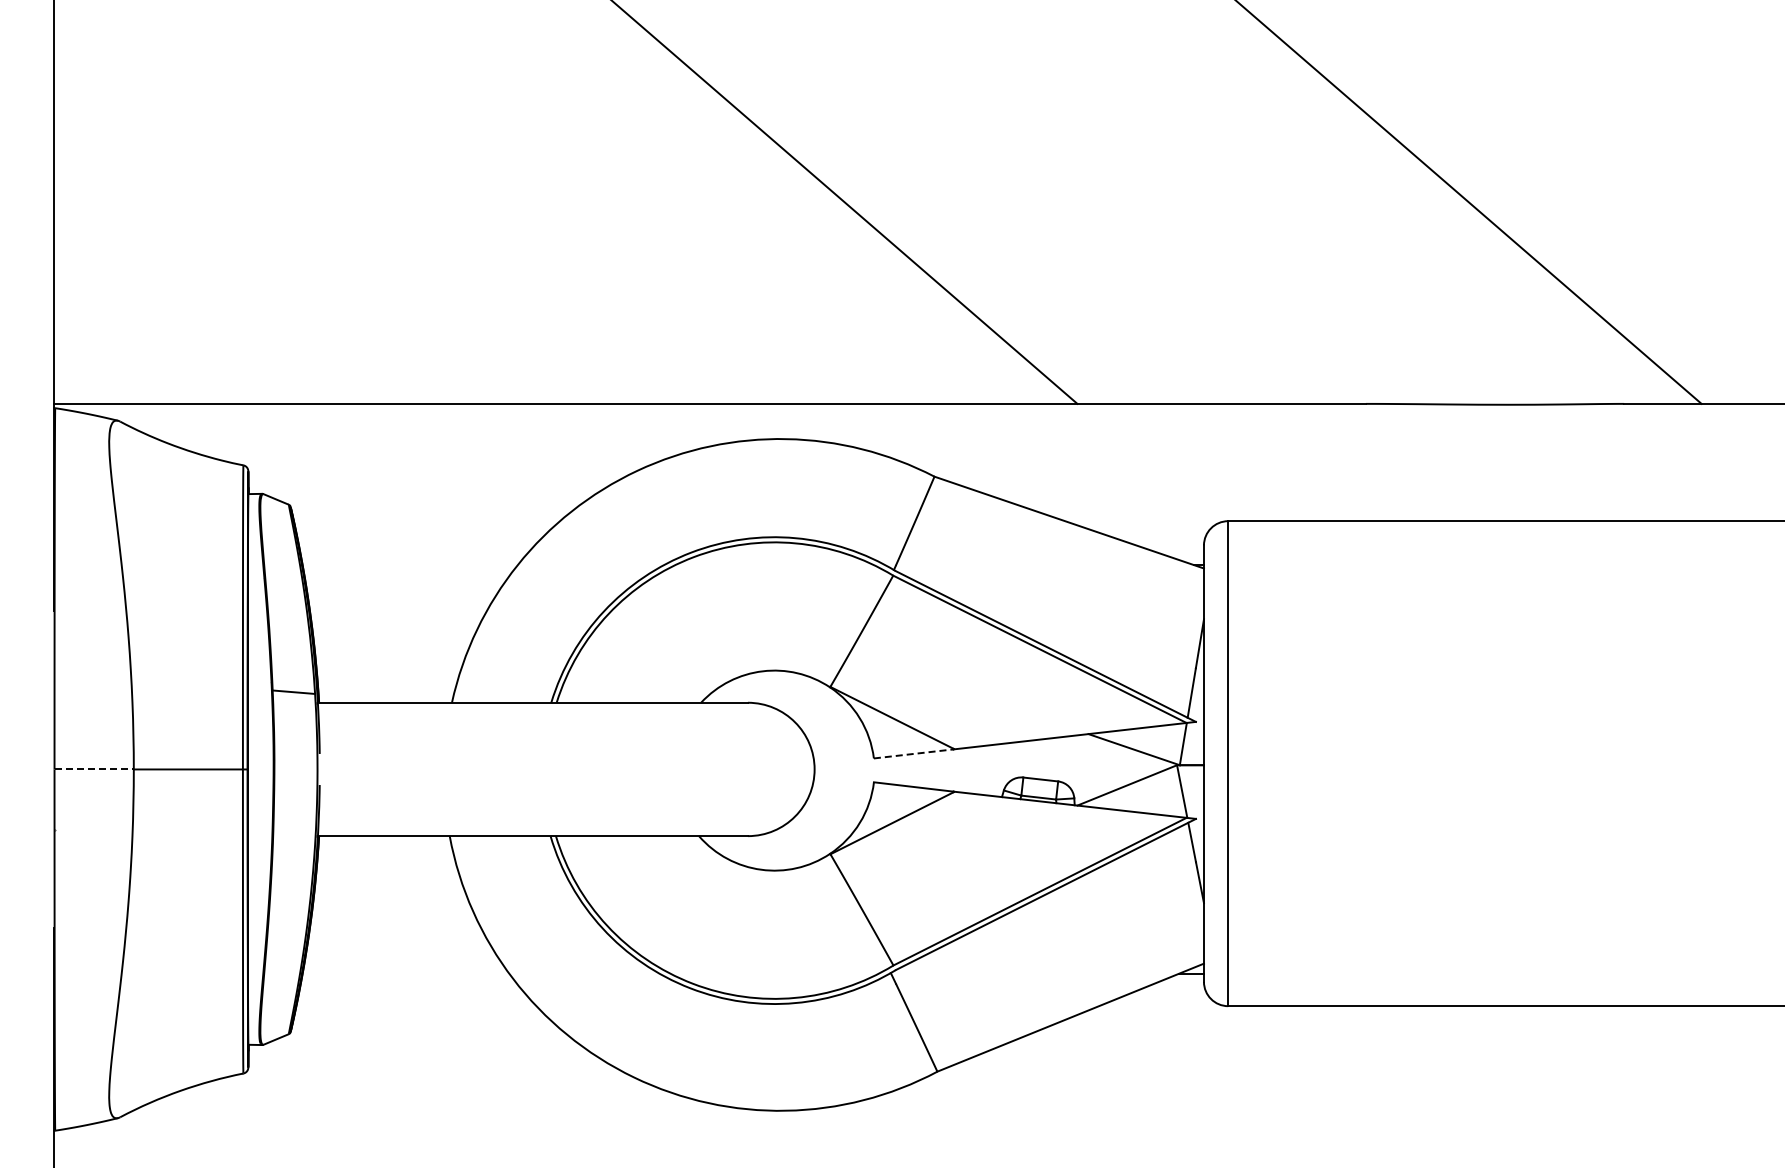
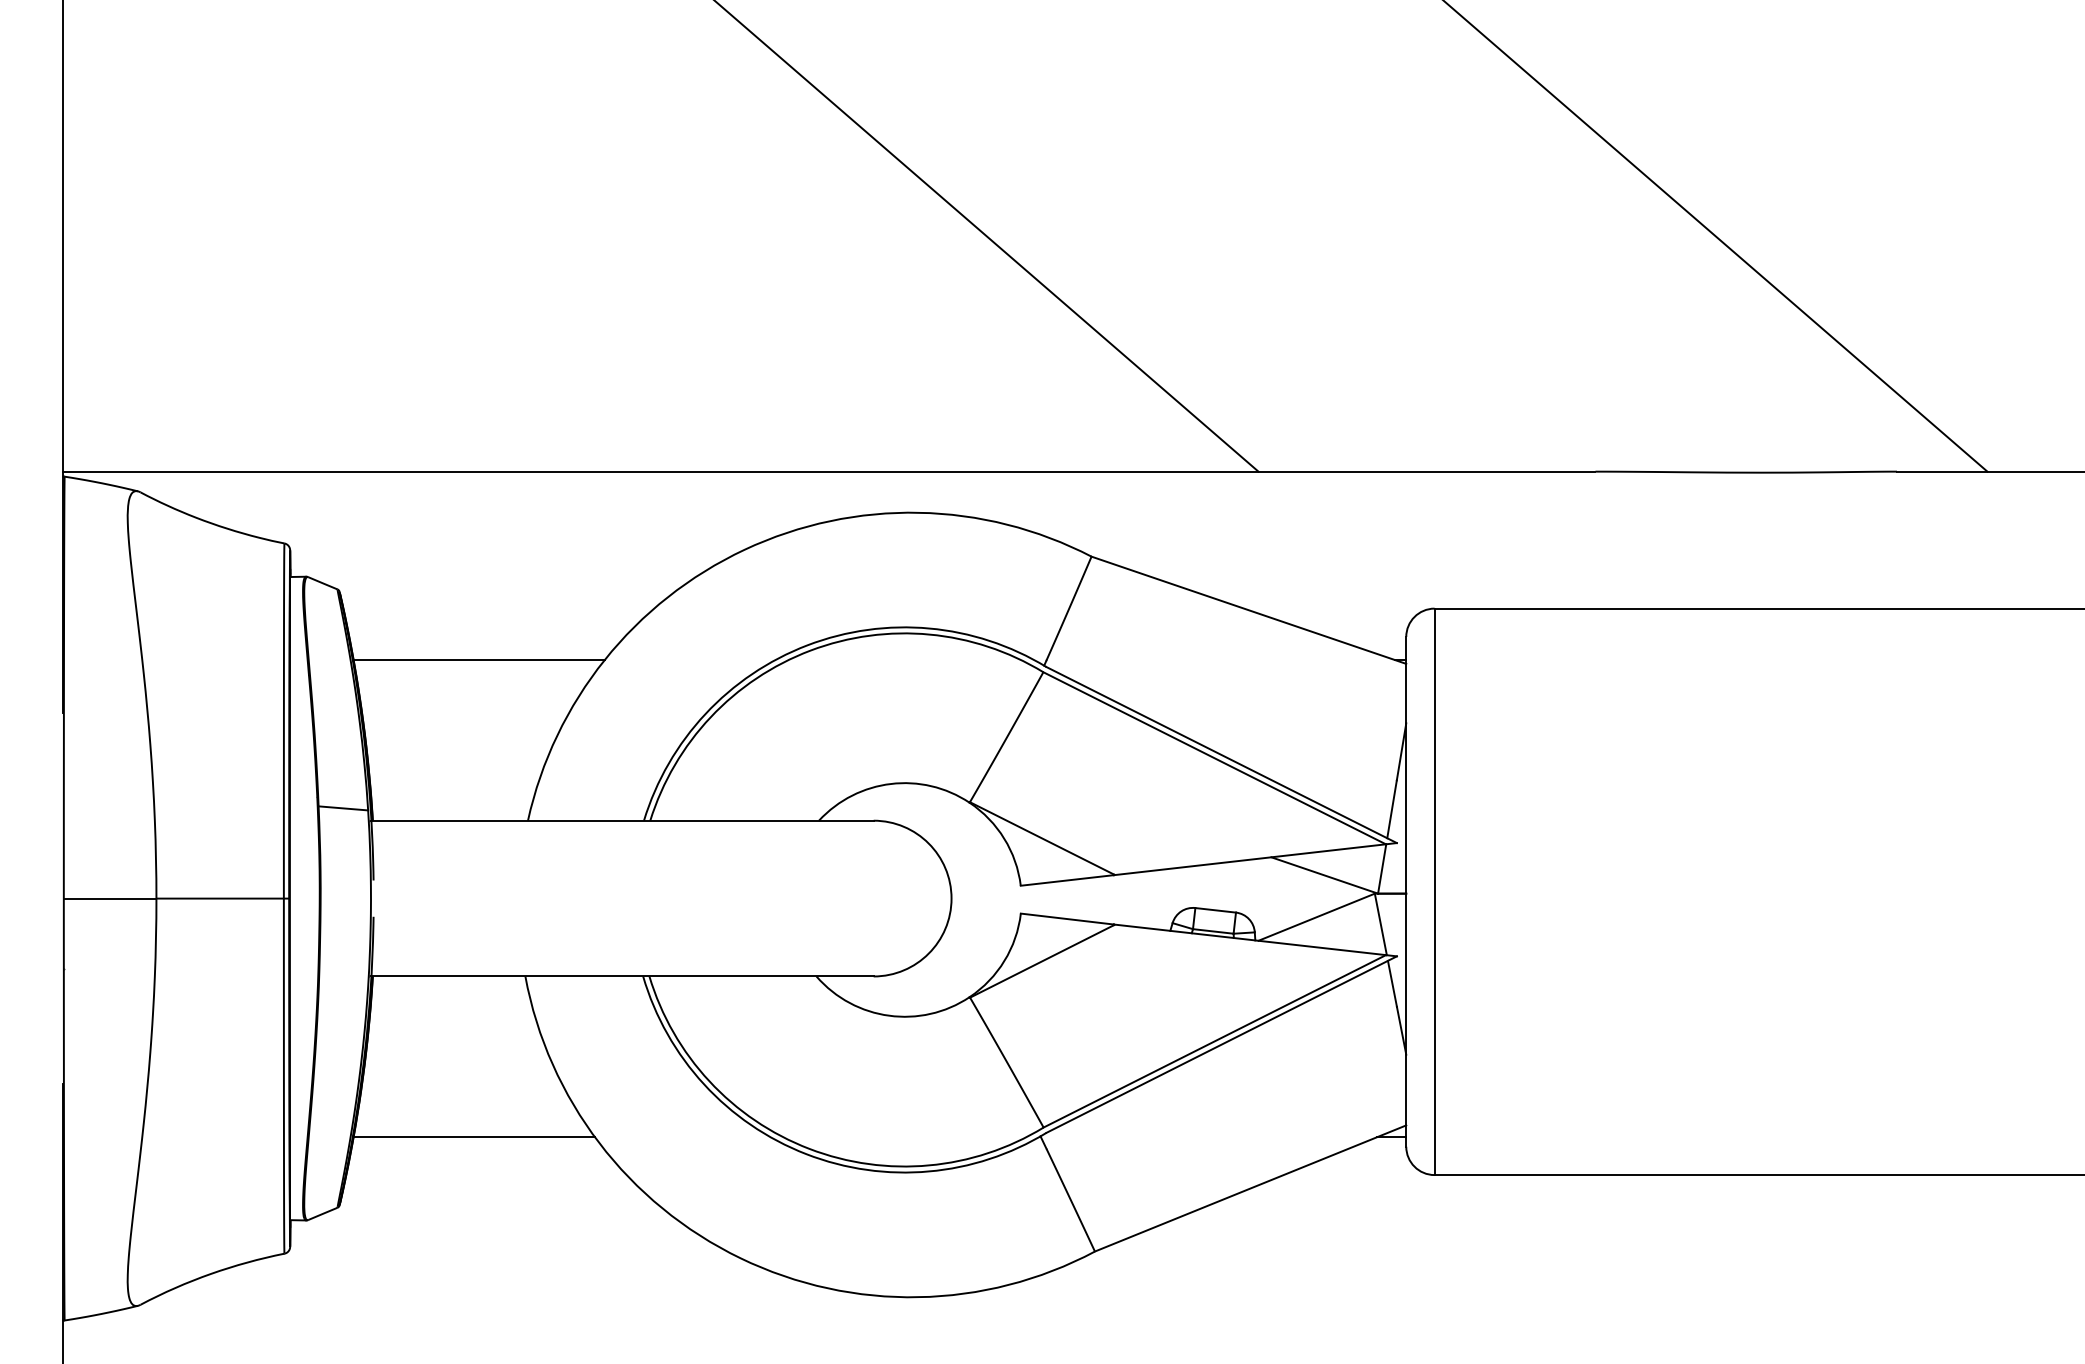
line: (409, 565) -> (478, 660), added
line: (914, 753) -> (1068, 879), dashed -> solid
line: (94, 769) -> (110, 898), dashed -> solid
line: (405, 973) -> (473, 1136), added

